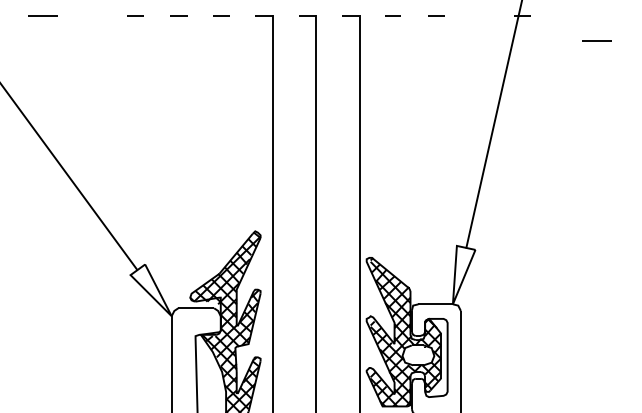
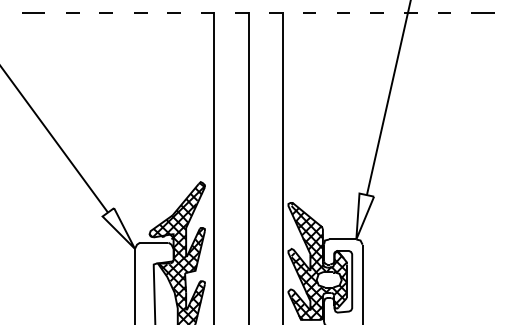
line: (92, 15) -> (72, 12), added
line: (478, 15) -> (376, 12), added
line: (564, 15) -> (444, 12), added
line: (596, 40) -> (482, 12), moved

